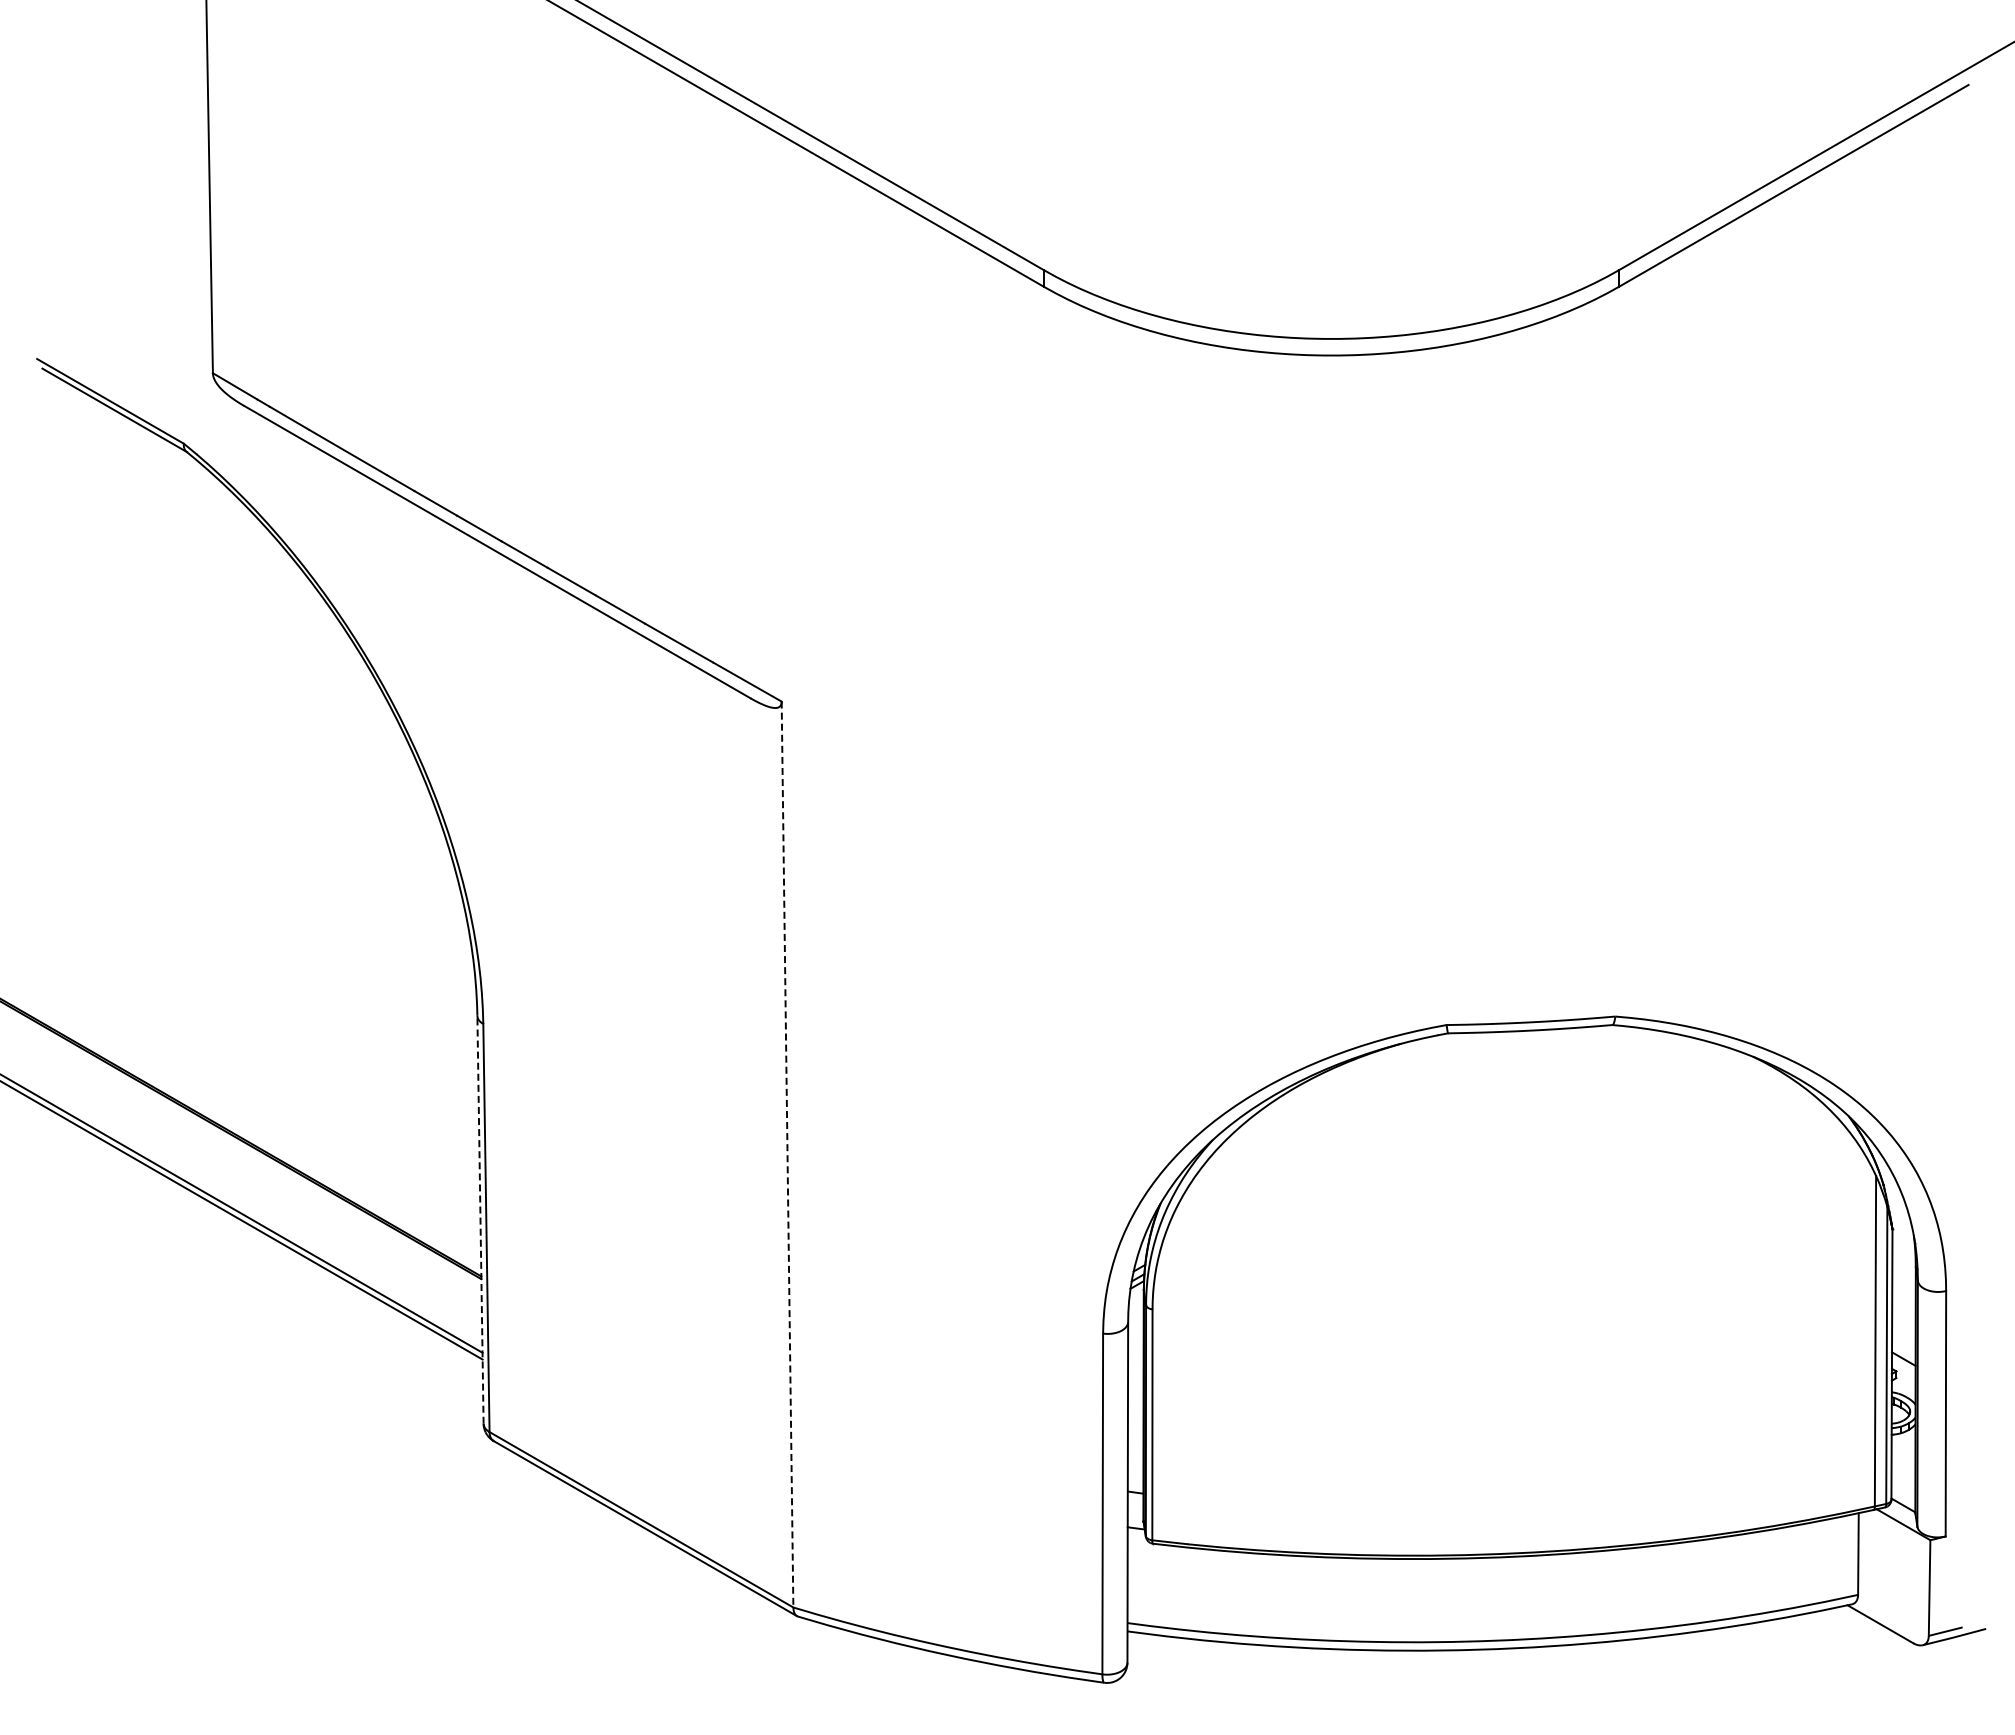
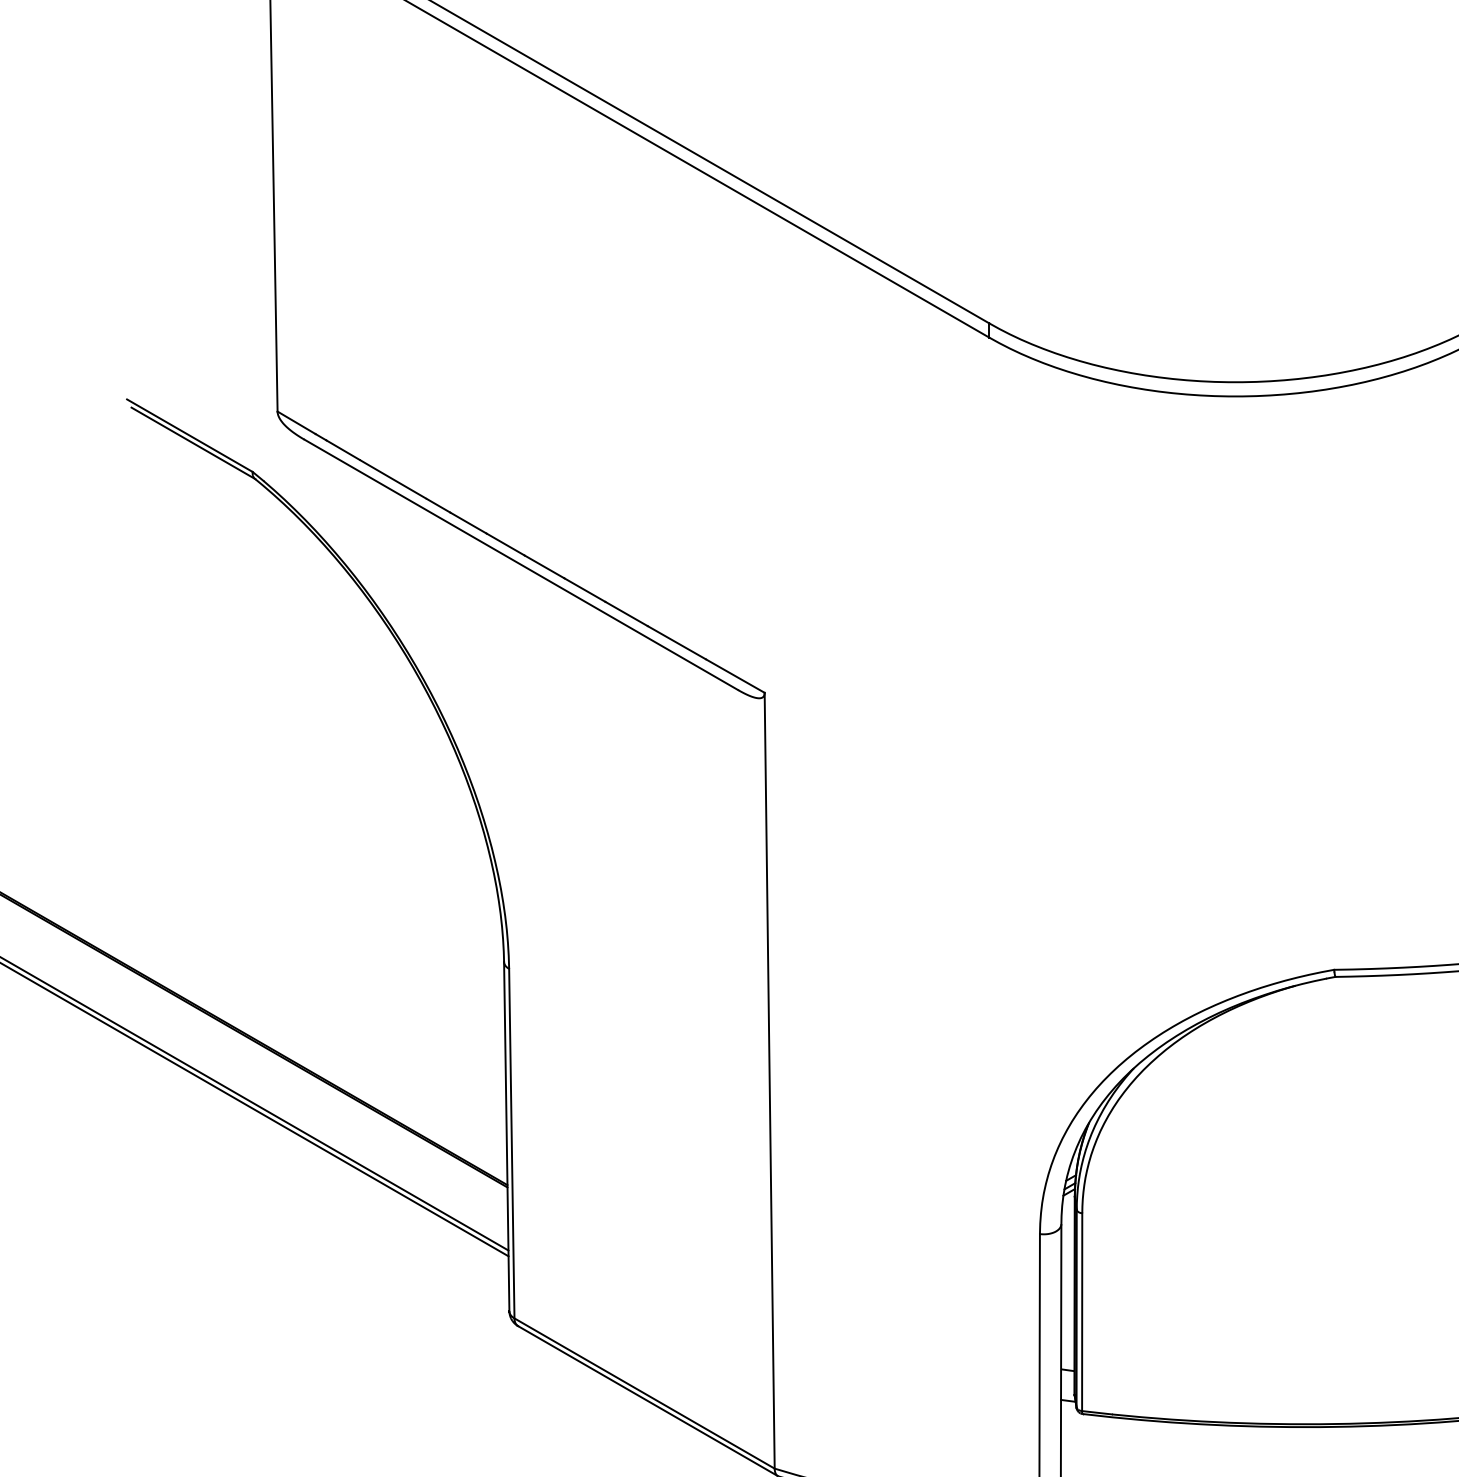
line: (787, 1154) -> (769, 1080), dashed -> solid
line: (480, 1219) -> (506, 1136), dashed -> solid

